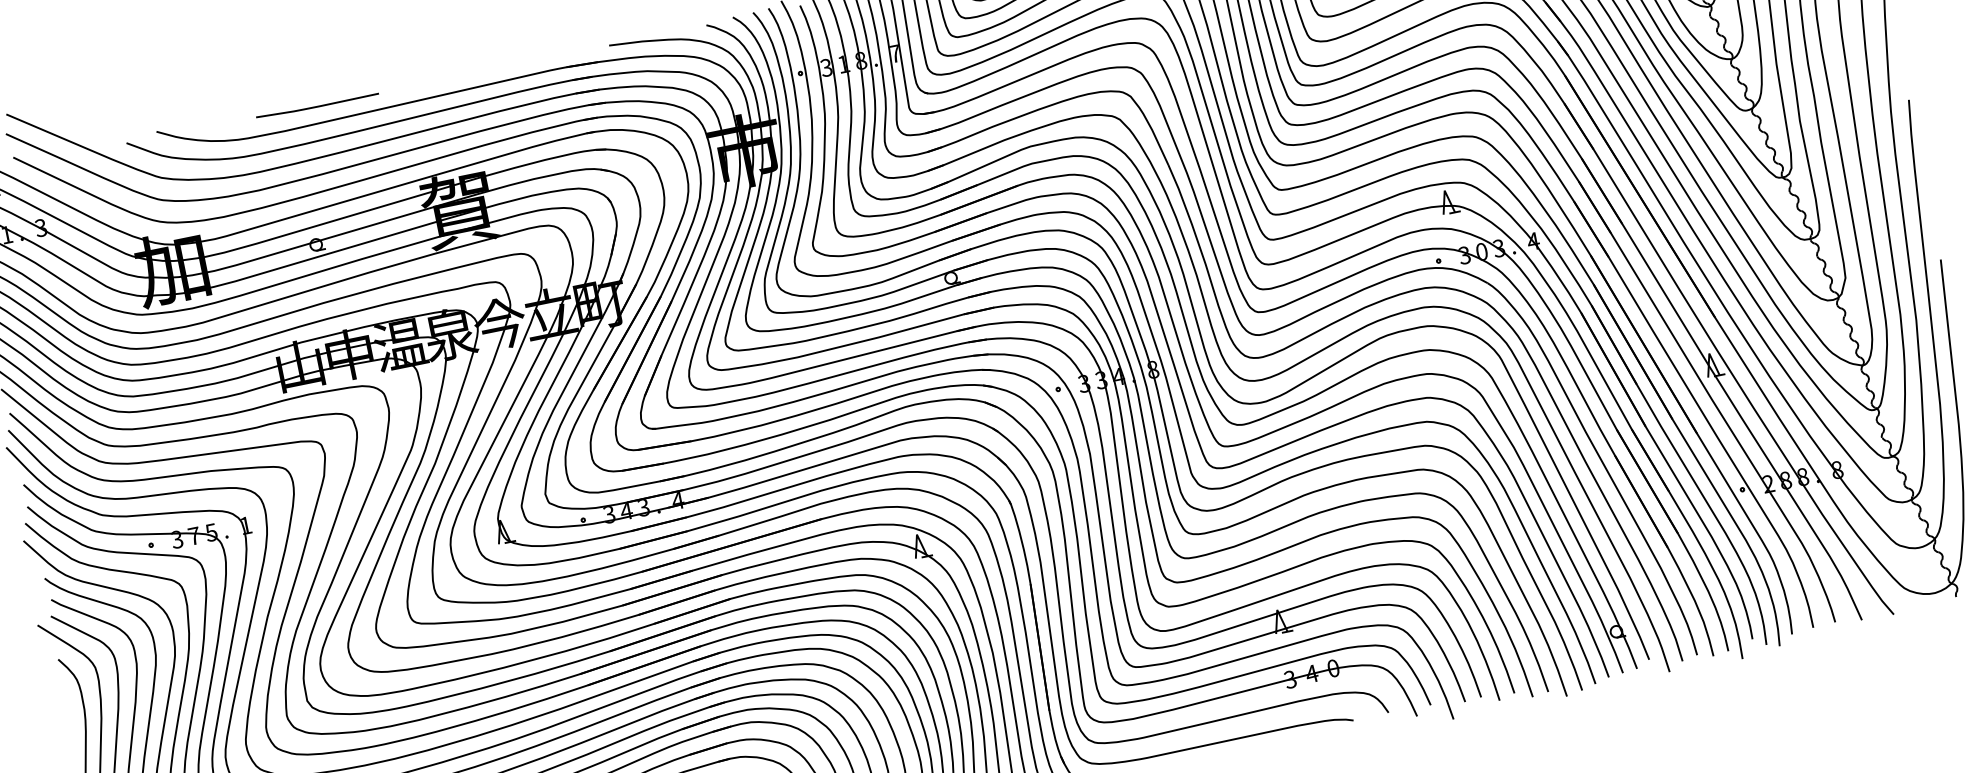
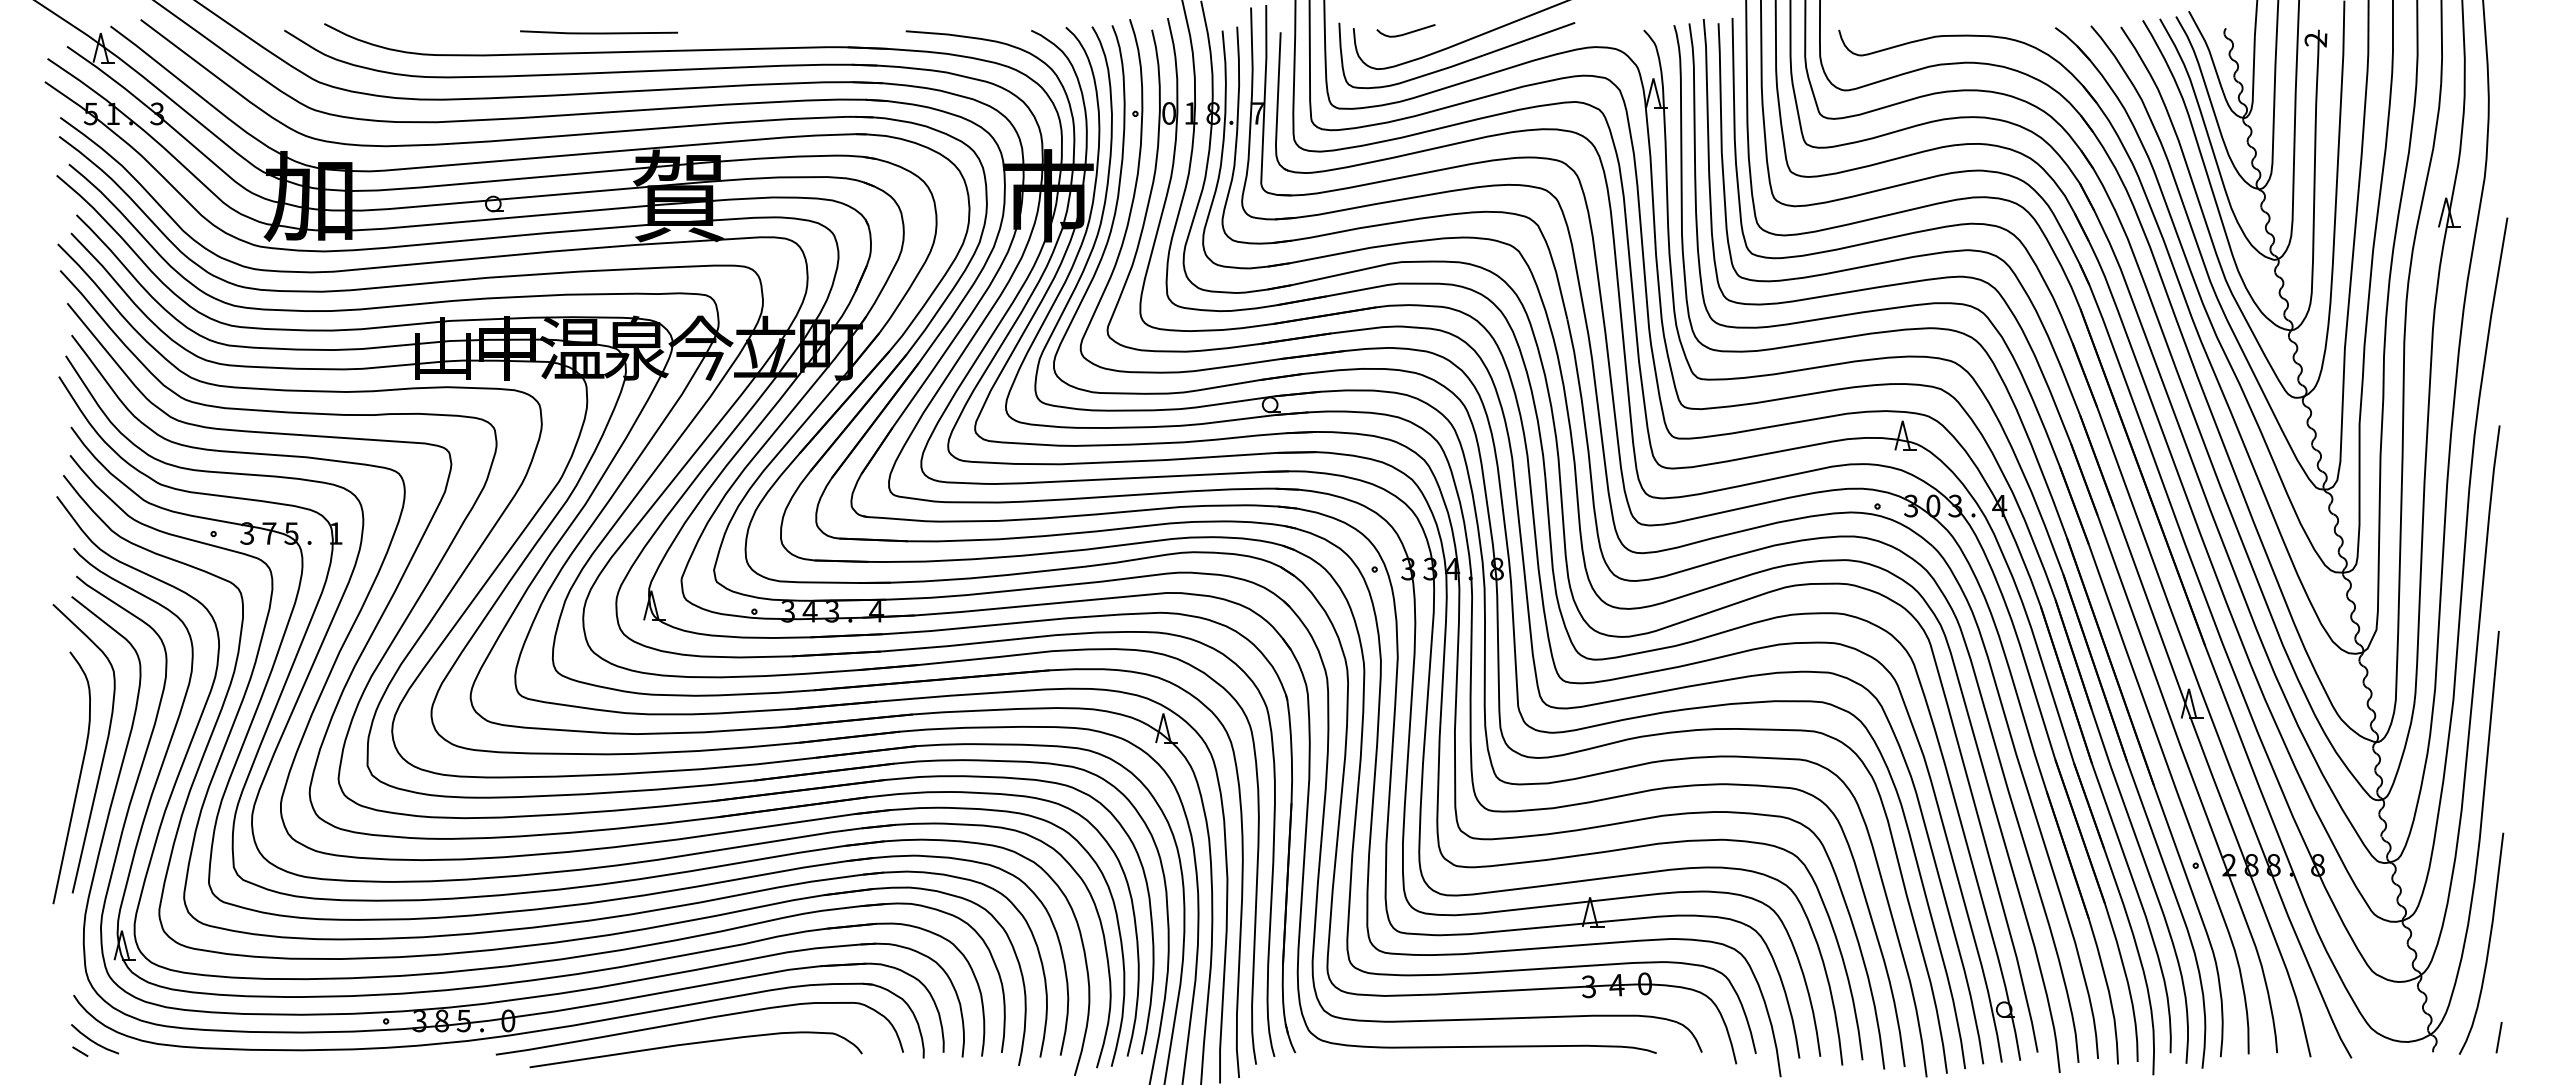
text: (826, 67) -> (1168, 113), 3 -> 0
line: (317, 106) -> (598, 32), moved

